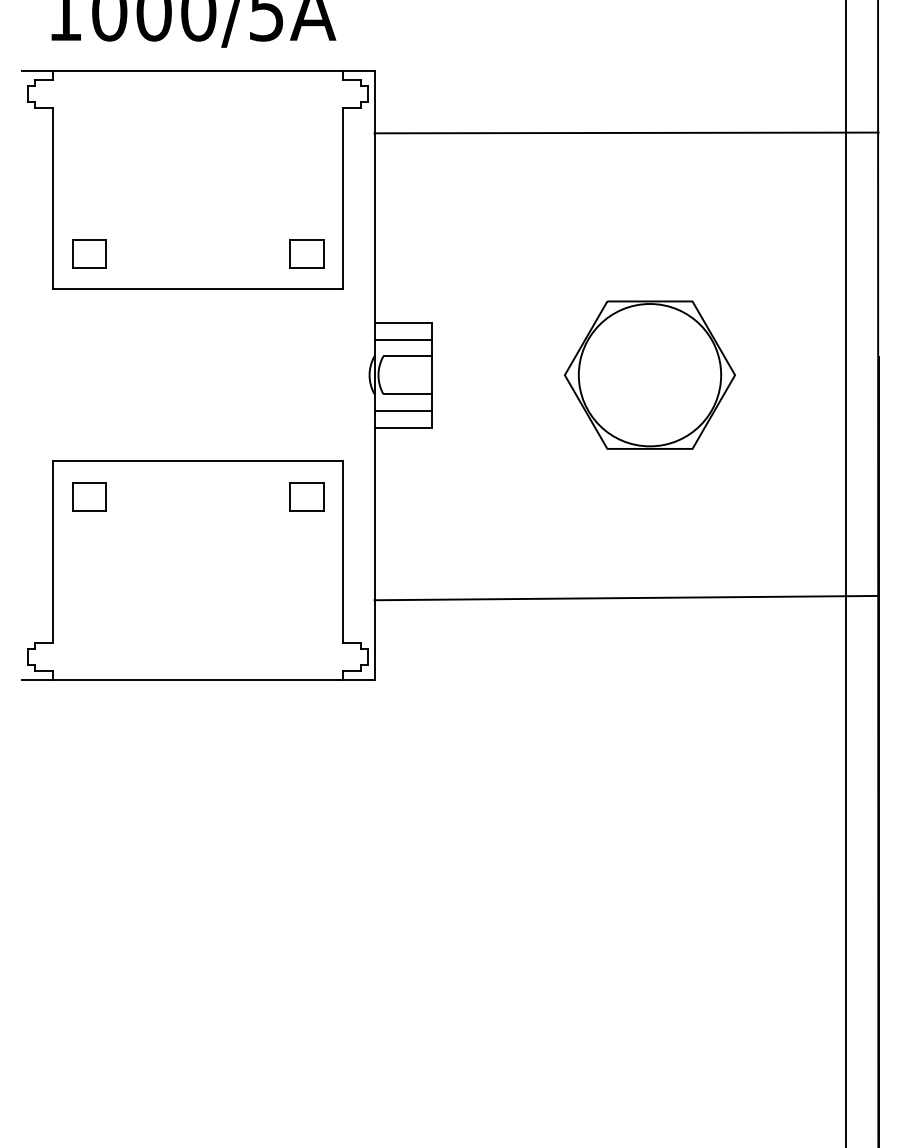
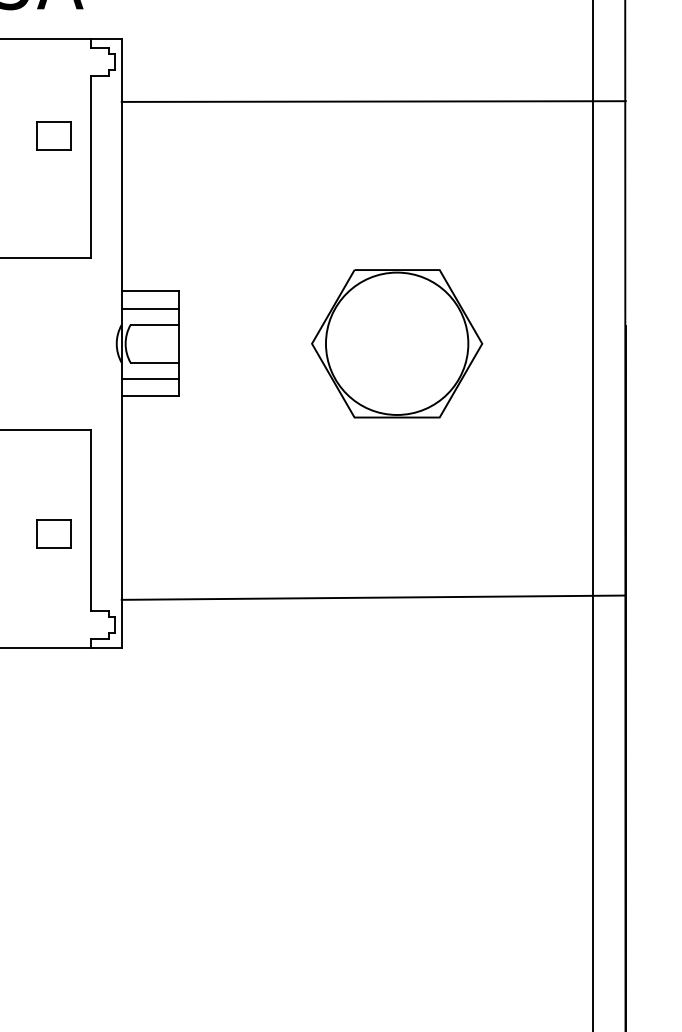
part: (306, 253) -> (53, 136), moved
part: (306, 496) -> (53, 534), moved
line: (626, 597) -> (373, 597), moved

